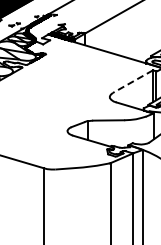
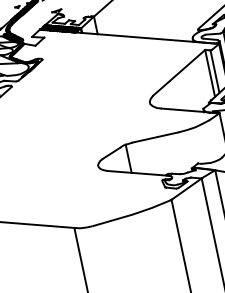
line: (132, 81) -> (178, 72), dashed -> solid

